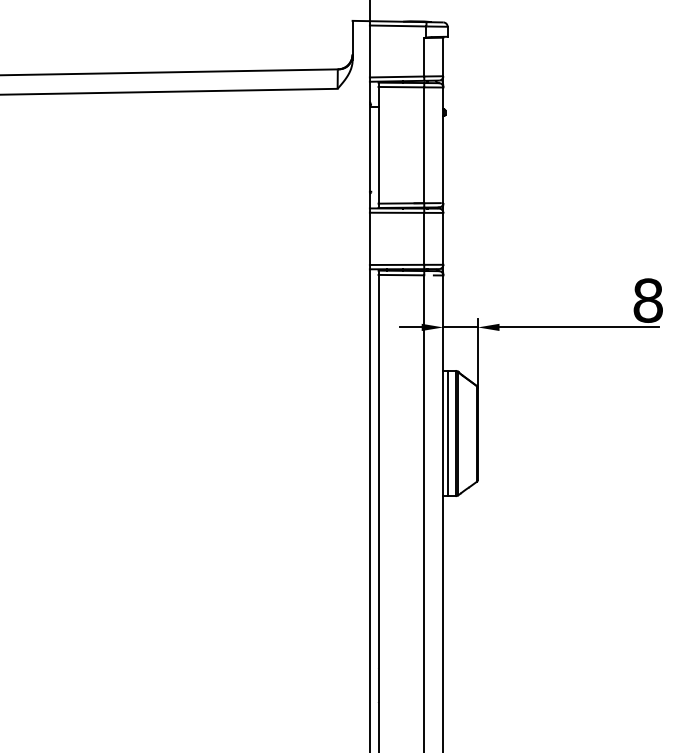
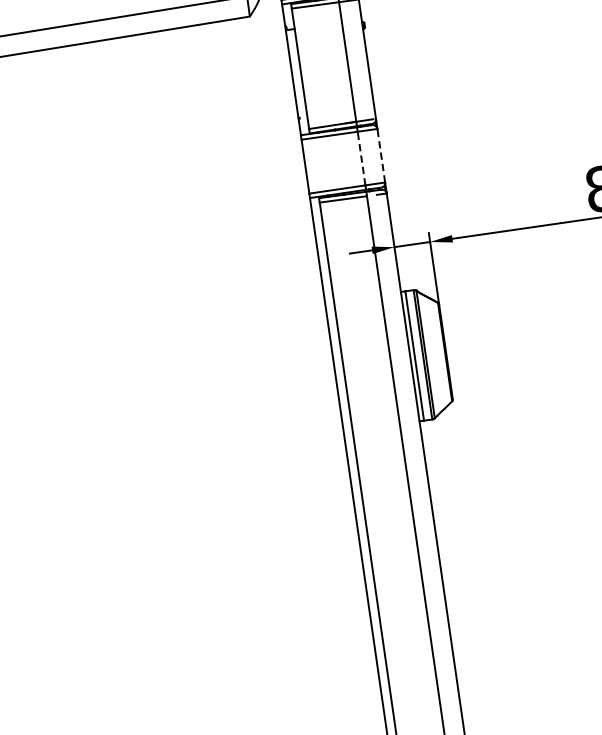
line: (424, 238) -> (361, 158), solid -> dashed
line: (443, 238) -> (381, 155), solid -> dashed

